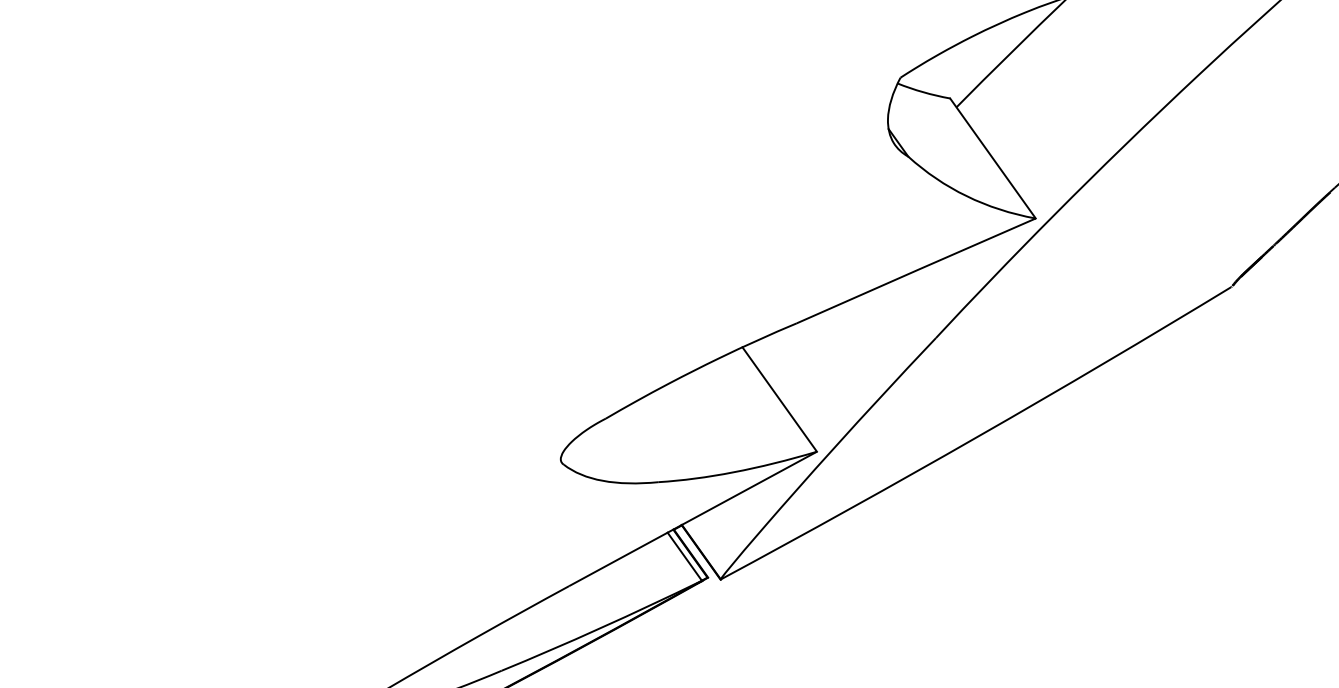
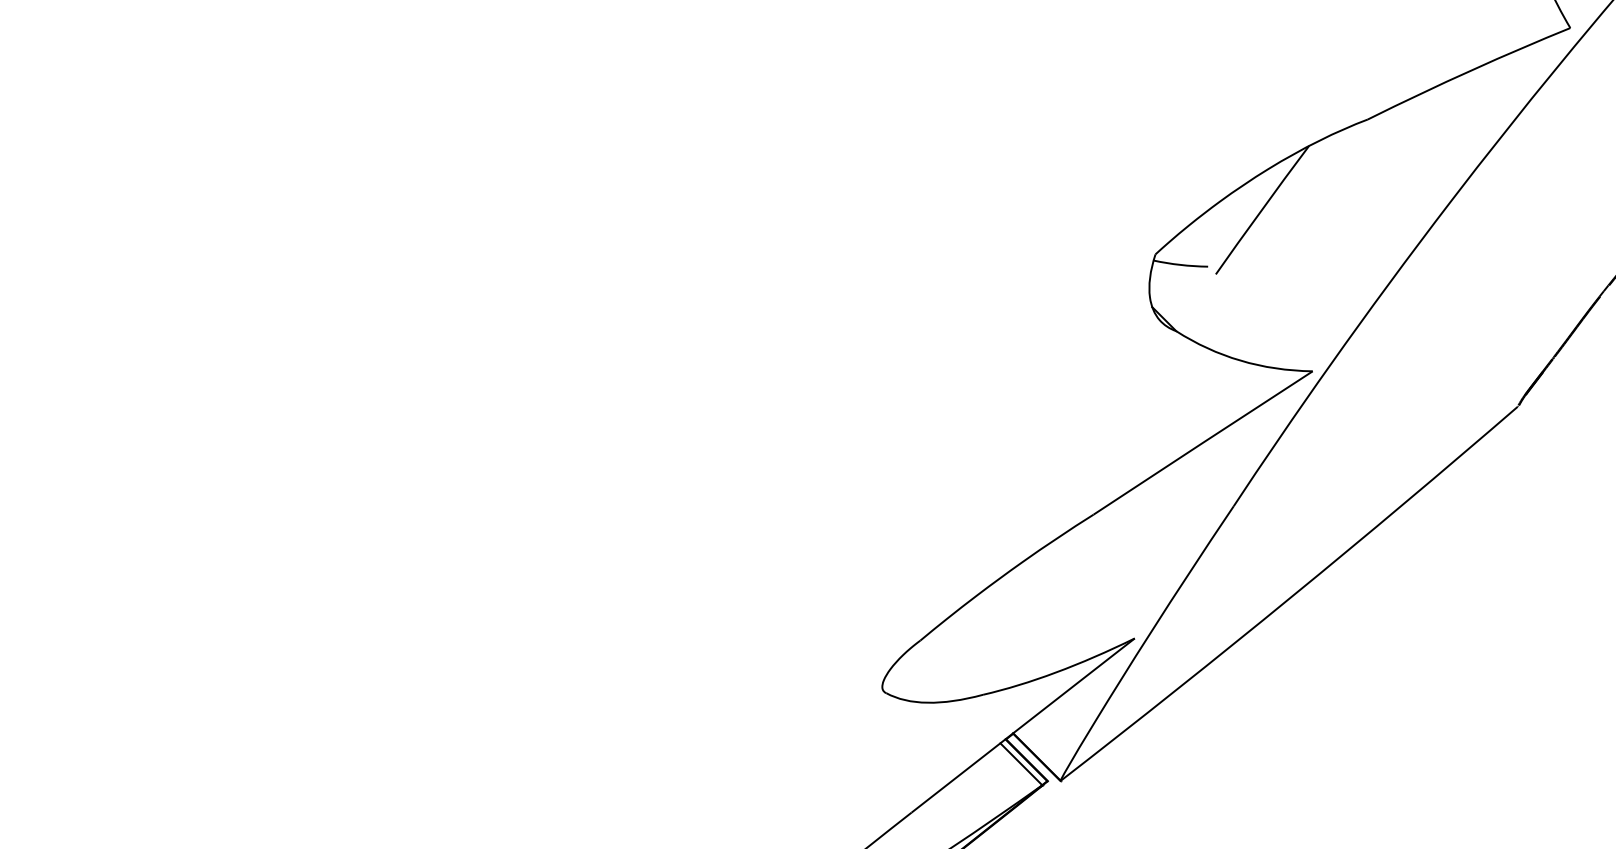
line: (993, 158) -> (1260, 318), removed
line: (779, 398) -> (1088, 592), removed

